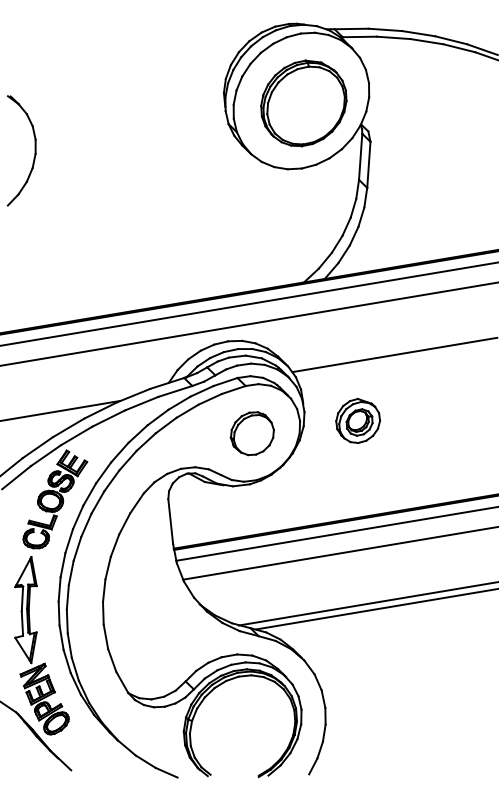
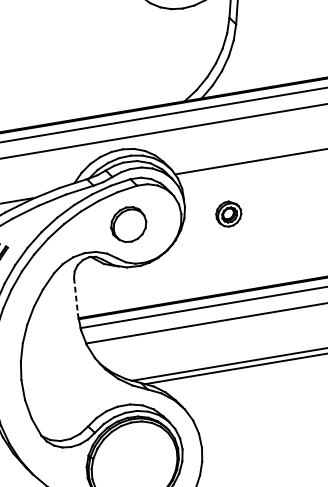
part: (358, 420) -> (229, 213), size x0.7
part: (251, 433) -> (127, 224), moved
line: (170, 522) -> (75, 296), solid -> dashed

